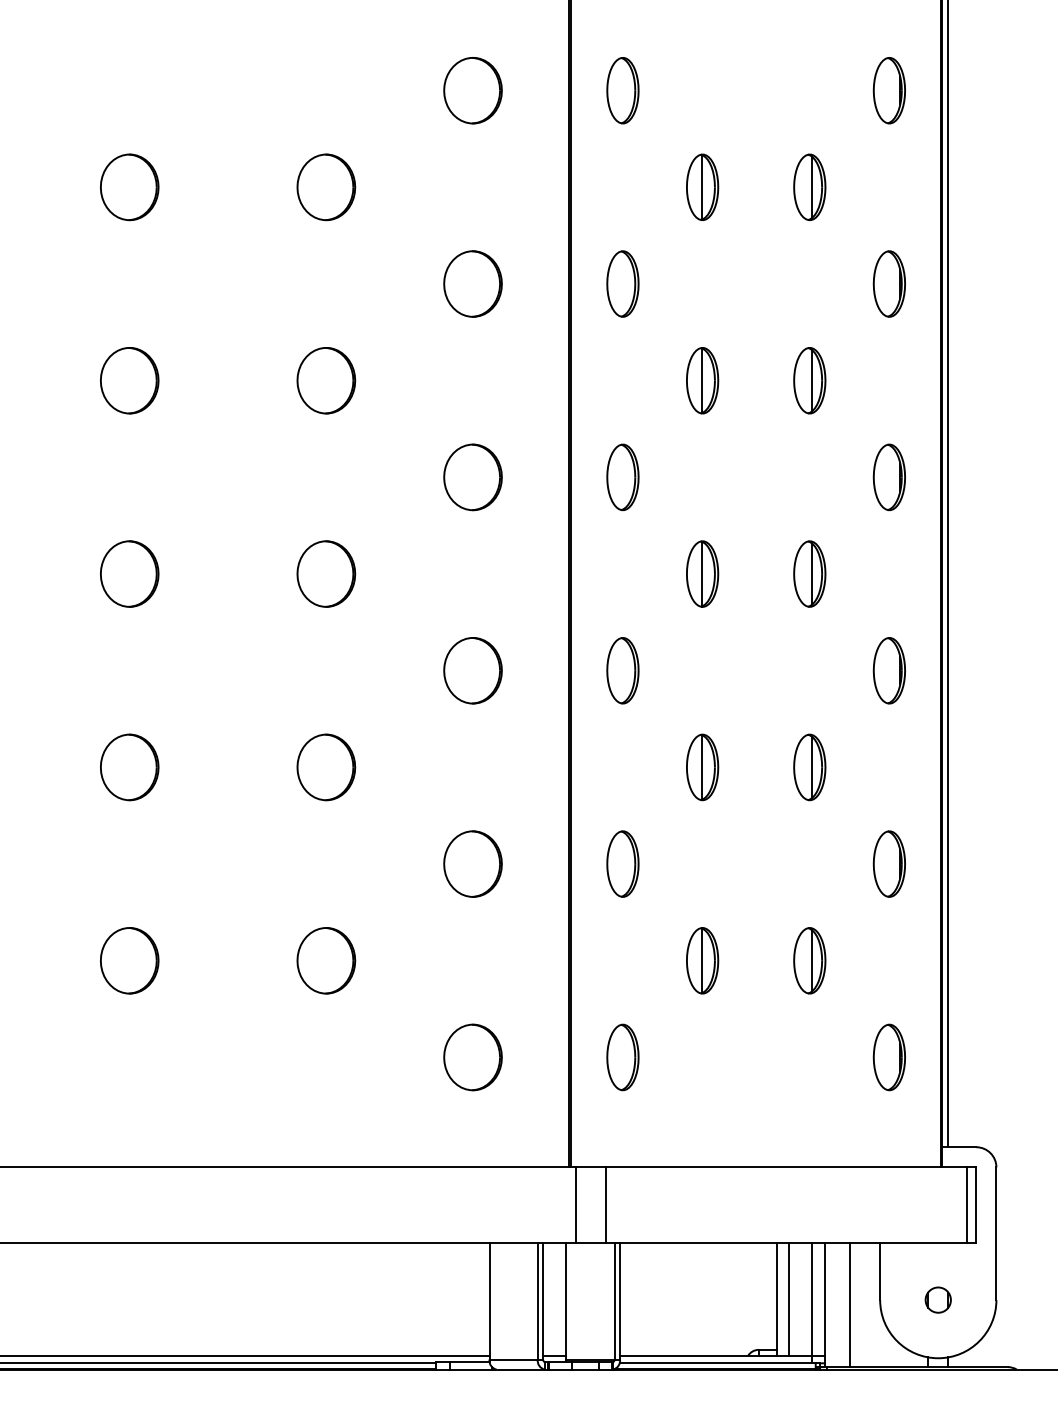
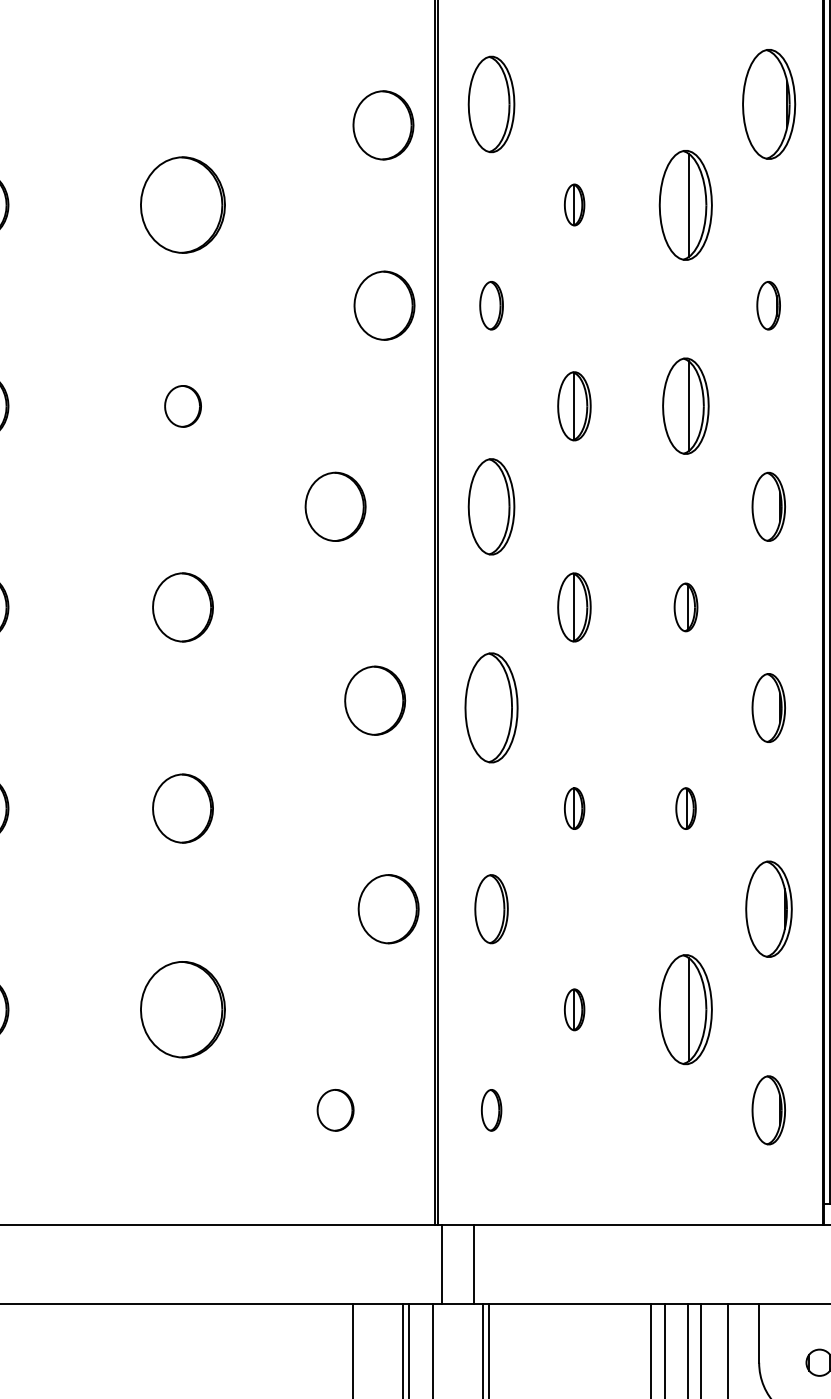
part: (472, 90) -> (382, 125), moved
part: (622, 90) -> (491, 104), size x1.4
part: (888, 90) -> (767, 104), size x1.6
part: (702, 186) -> (574, 204), size x0.6
part: (809, 186) -> (685, 204), size x1.6
part: (326, 187) -> (183, 205), size x1.4
part: (472, 283) -> (383, 305), moved
part: (622, 283) -> (491, 305), size x0.7
part: (888, 283) -> (767, 305), size x0.7
part: (326, 380) -> (183, 406), size x0.6
part: (809, 380) -> (685, 406), size x1.4
part: (622, 477) -> (491, 506), size x1.4
part: (809, 573) -> (685, 606), size x0.7
part: (472, 670) -> (374, 700), moved
part: (622, 670) -> (491, 707), size x1.6
part: (702, 767) -> (574, 808), size x0.6
part: (809, 767) -> (685, 808), size x0.6
part: (472, 863) -> (388, 908), moved
part: (888, 863) -> (767, 908), size x1.4
part: (326, 960) -> (183, 1009), size x1.4
part: (702, 960) -> (574, 1009), size x0.6
part: (809, 960) -> (685, 1009), size x1.6
part: (472, 1057) -> (335, 1110), size x0.6
part: (622, 1057) -> (491, 1110), size x0.6

